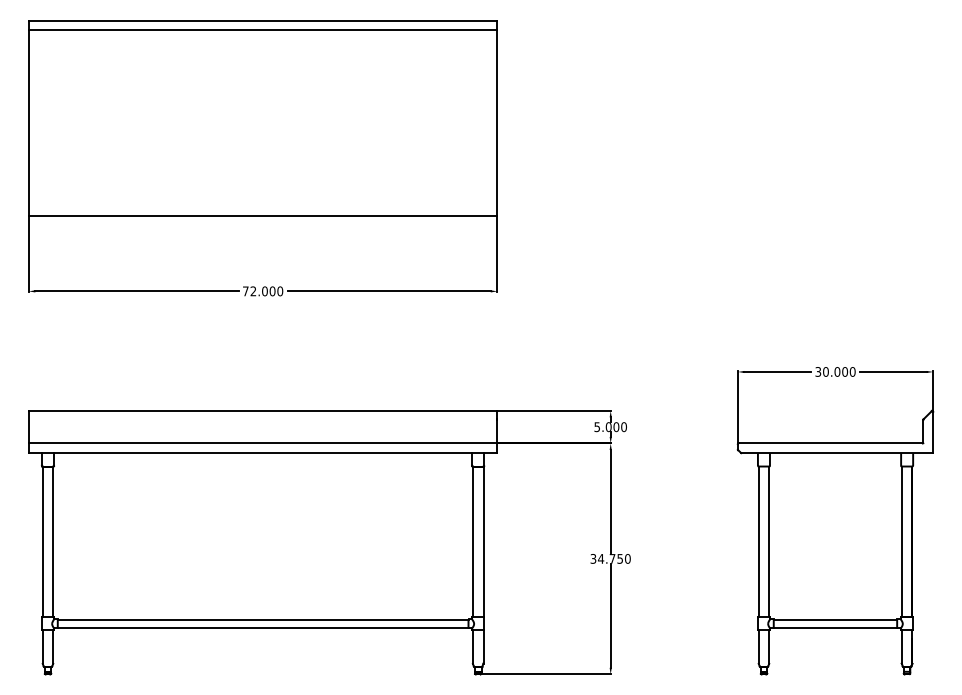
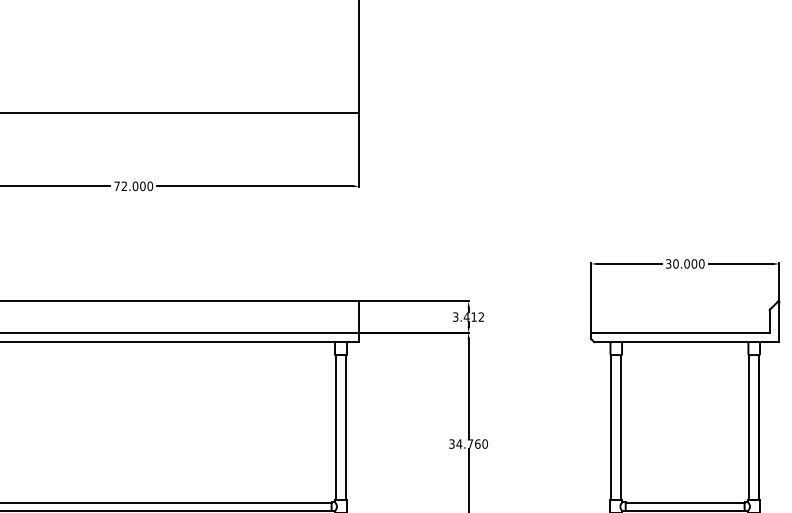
text: (610, 427) -> (468, 317), 5.000 -> 3.412
text: (620, 558) -> (478, 443), 34.750 -> 34.760

